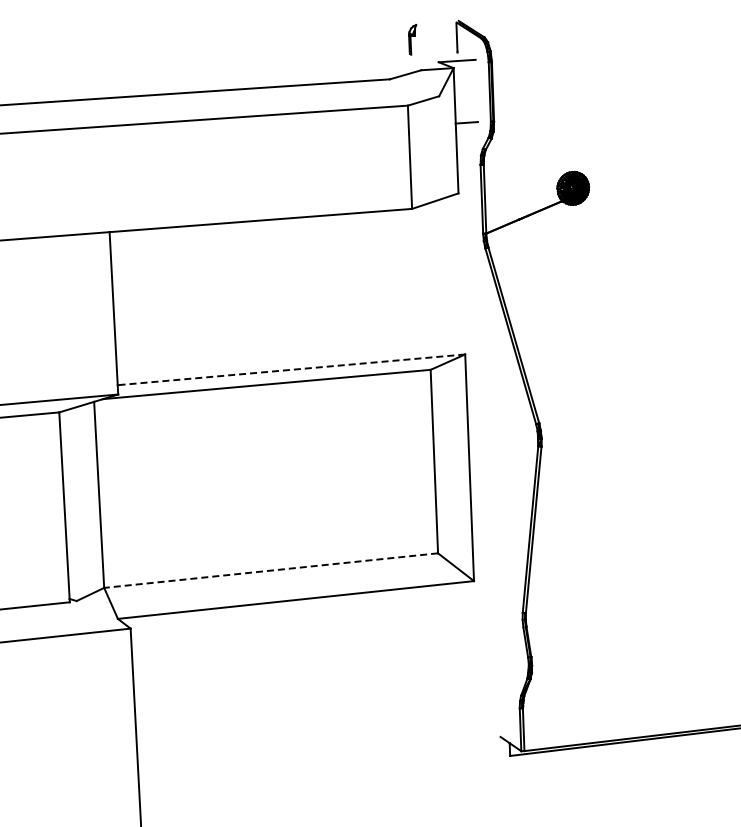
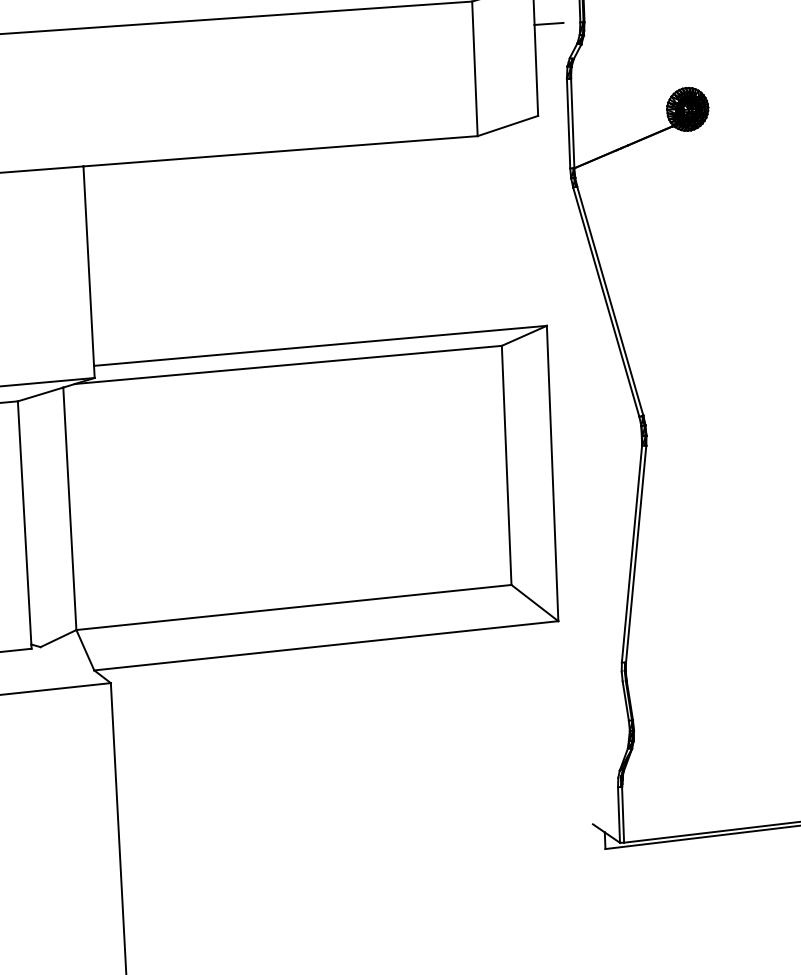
line: (290, 369) -> (319, 345), dashed -> solid
line: (271, 570) -> (294, 607), dashed -> solid

